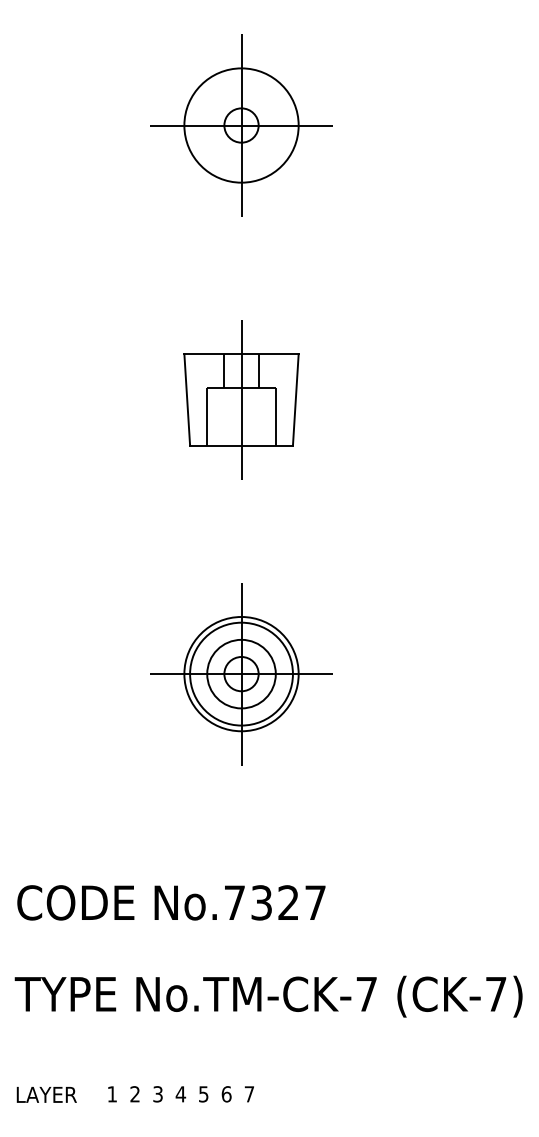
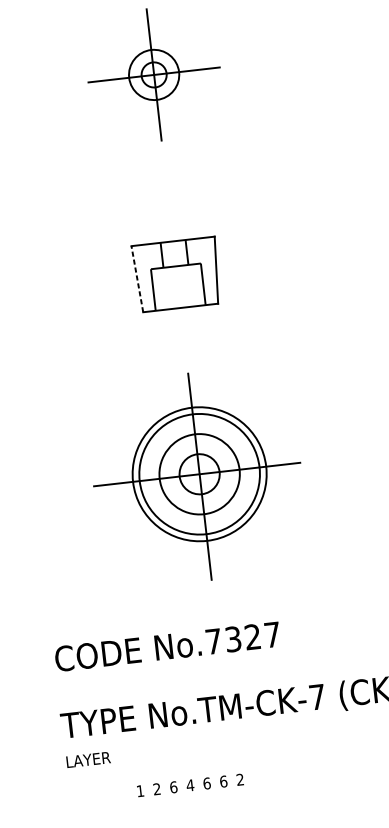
circle: (241, 125) -> (154, 74), size x0.6
line: (187, 399) -> (137, 278), solid -> dashed
line: (241, 399) -> (176, 274), removed
part: (241, 674) -> (199, 474), size x1.6
text: (46, 1094) -> (88, 759), moved
text: (158, 1094) -> (174, 787), 3 -> 6
text: (203, 1094) -> (206, 783), 5 -> 6
text: (248, 1094) -> (239, 779), 7 -> 2

